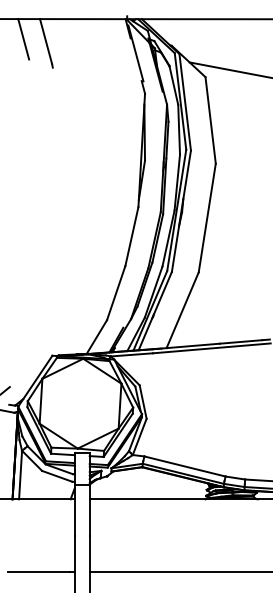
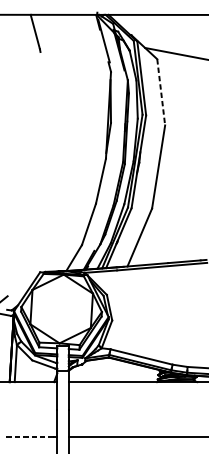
line: (23, 39) -> (18, 30), removed
line: (210, 120) -> (161, 92), solid -> dashed
line: (38, 571) -> (29, 437), solid -> dashed

